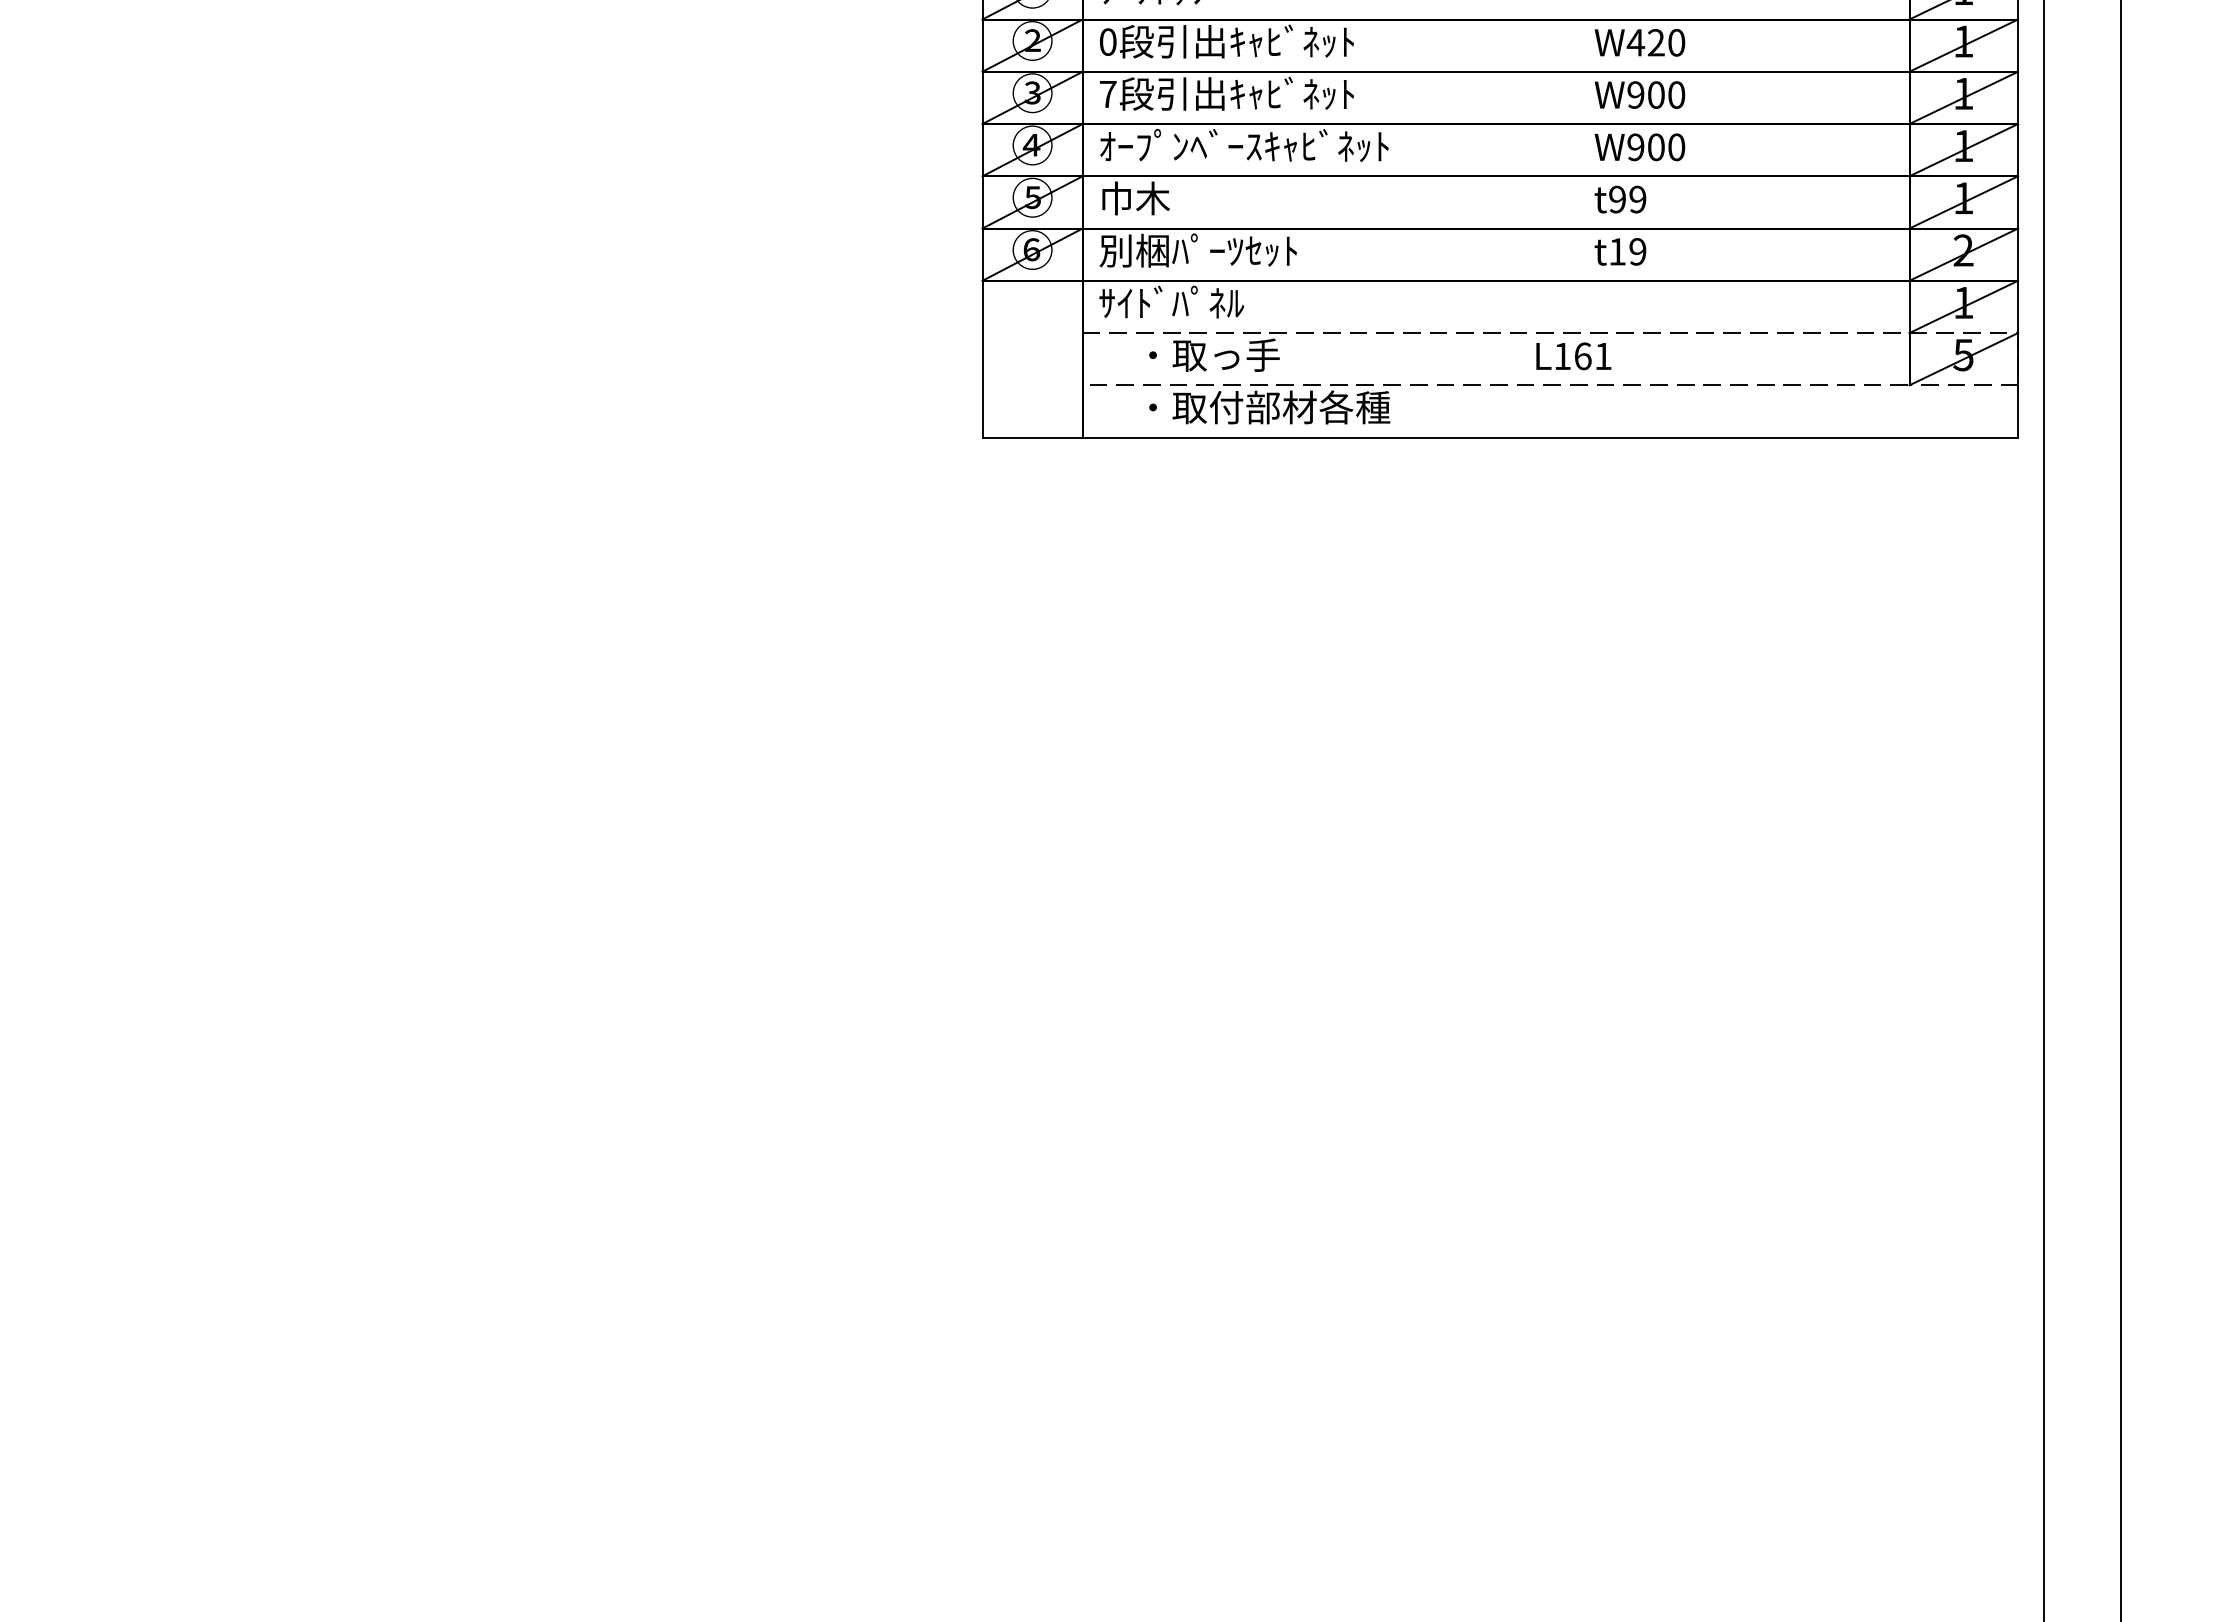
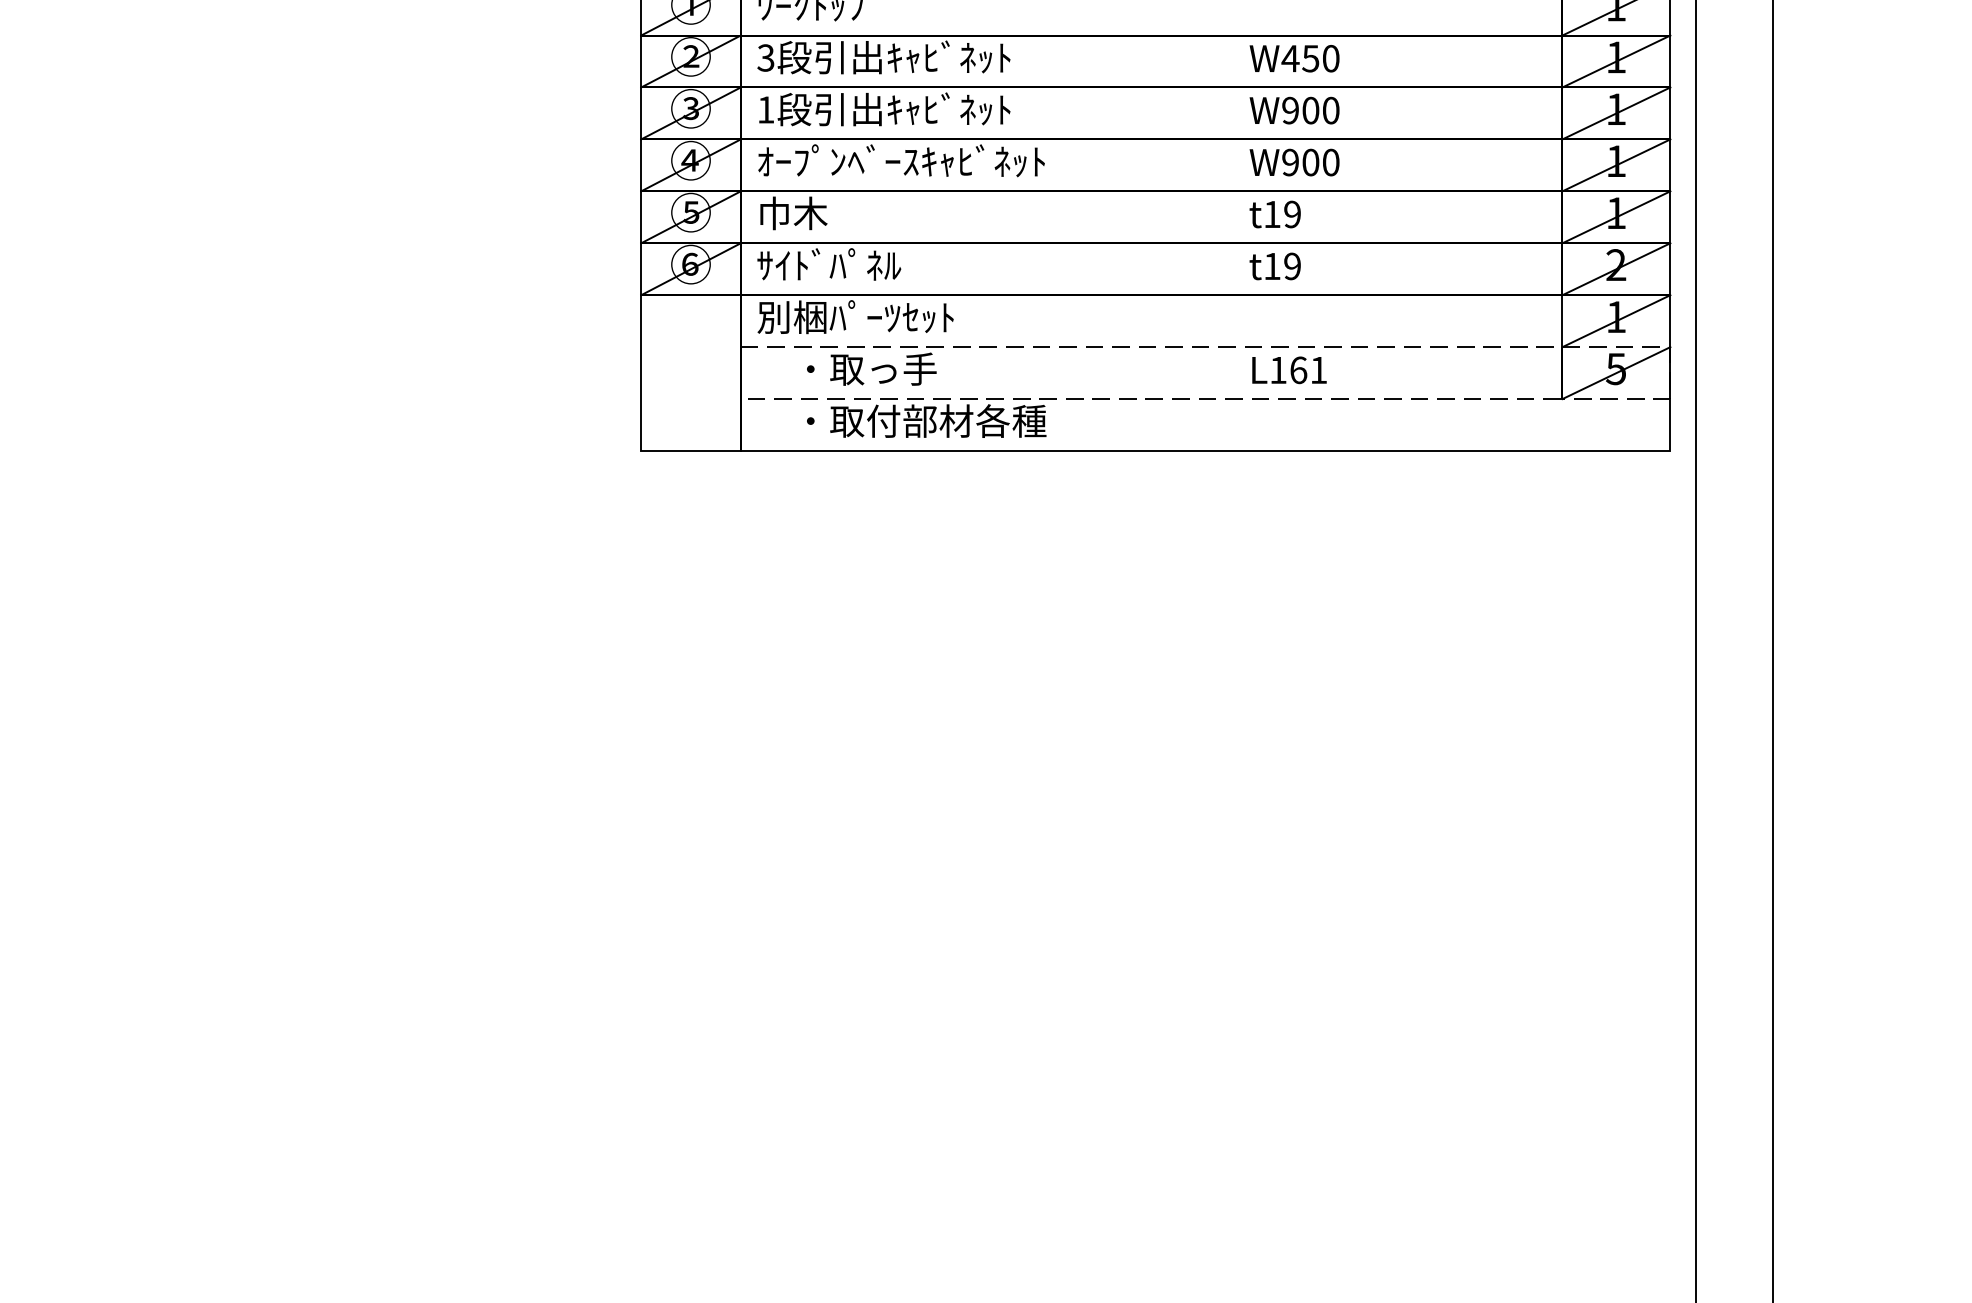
text: (1107, 41) -> (765, 57), 0 -> 3
text: (1655, 42) -> (1310, 58), W420 -> W450
text: (1107, 94) -> (765, 110), 7 -> 1
text: (1617, 199) -> (1272, 214), t99 -> t19
text: (1197, 250) -> (854, 265), 別梱ﾊﾟｰﾂｾｯﾄ -> ｻｲﾄﾞﾊﾟﾈﾙ
text: (1197, 302) -> (854, 316), ｻｲﾄﾞﾊﾟﾈﾙ -> 別梱ﾊﾟｰﾂｾｯﾄ
text: (1573, 356) -> (1289, 370), moved

